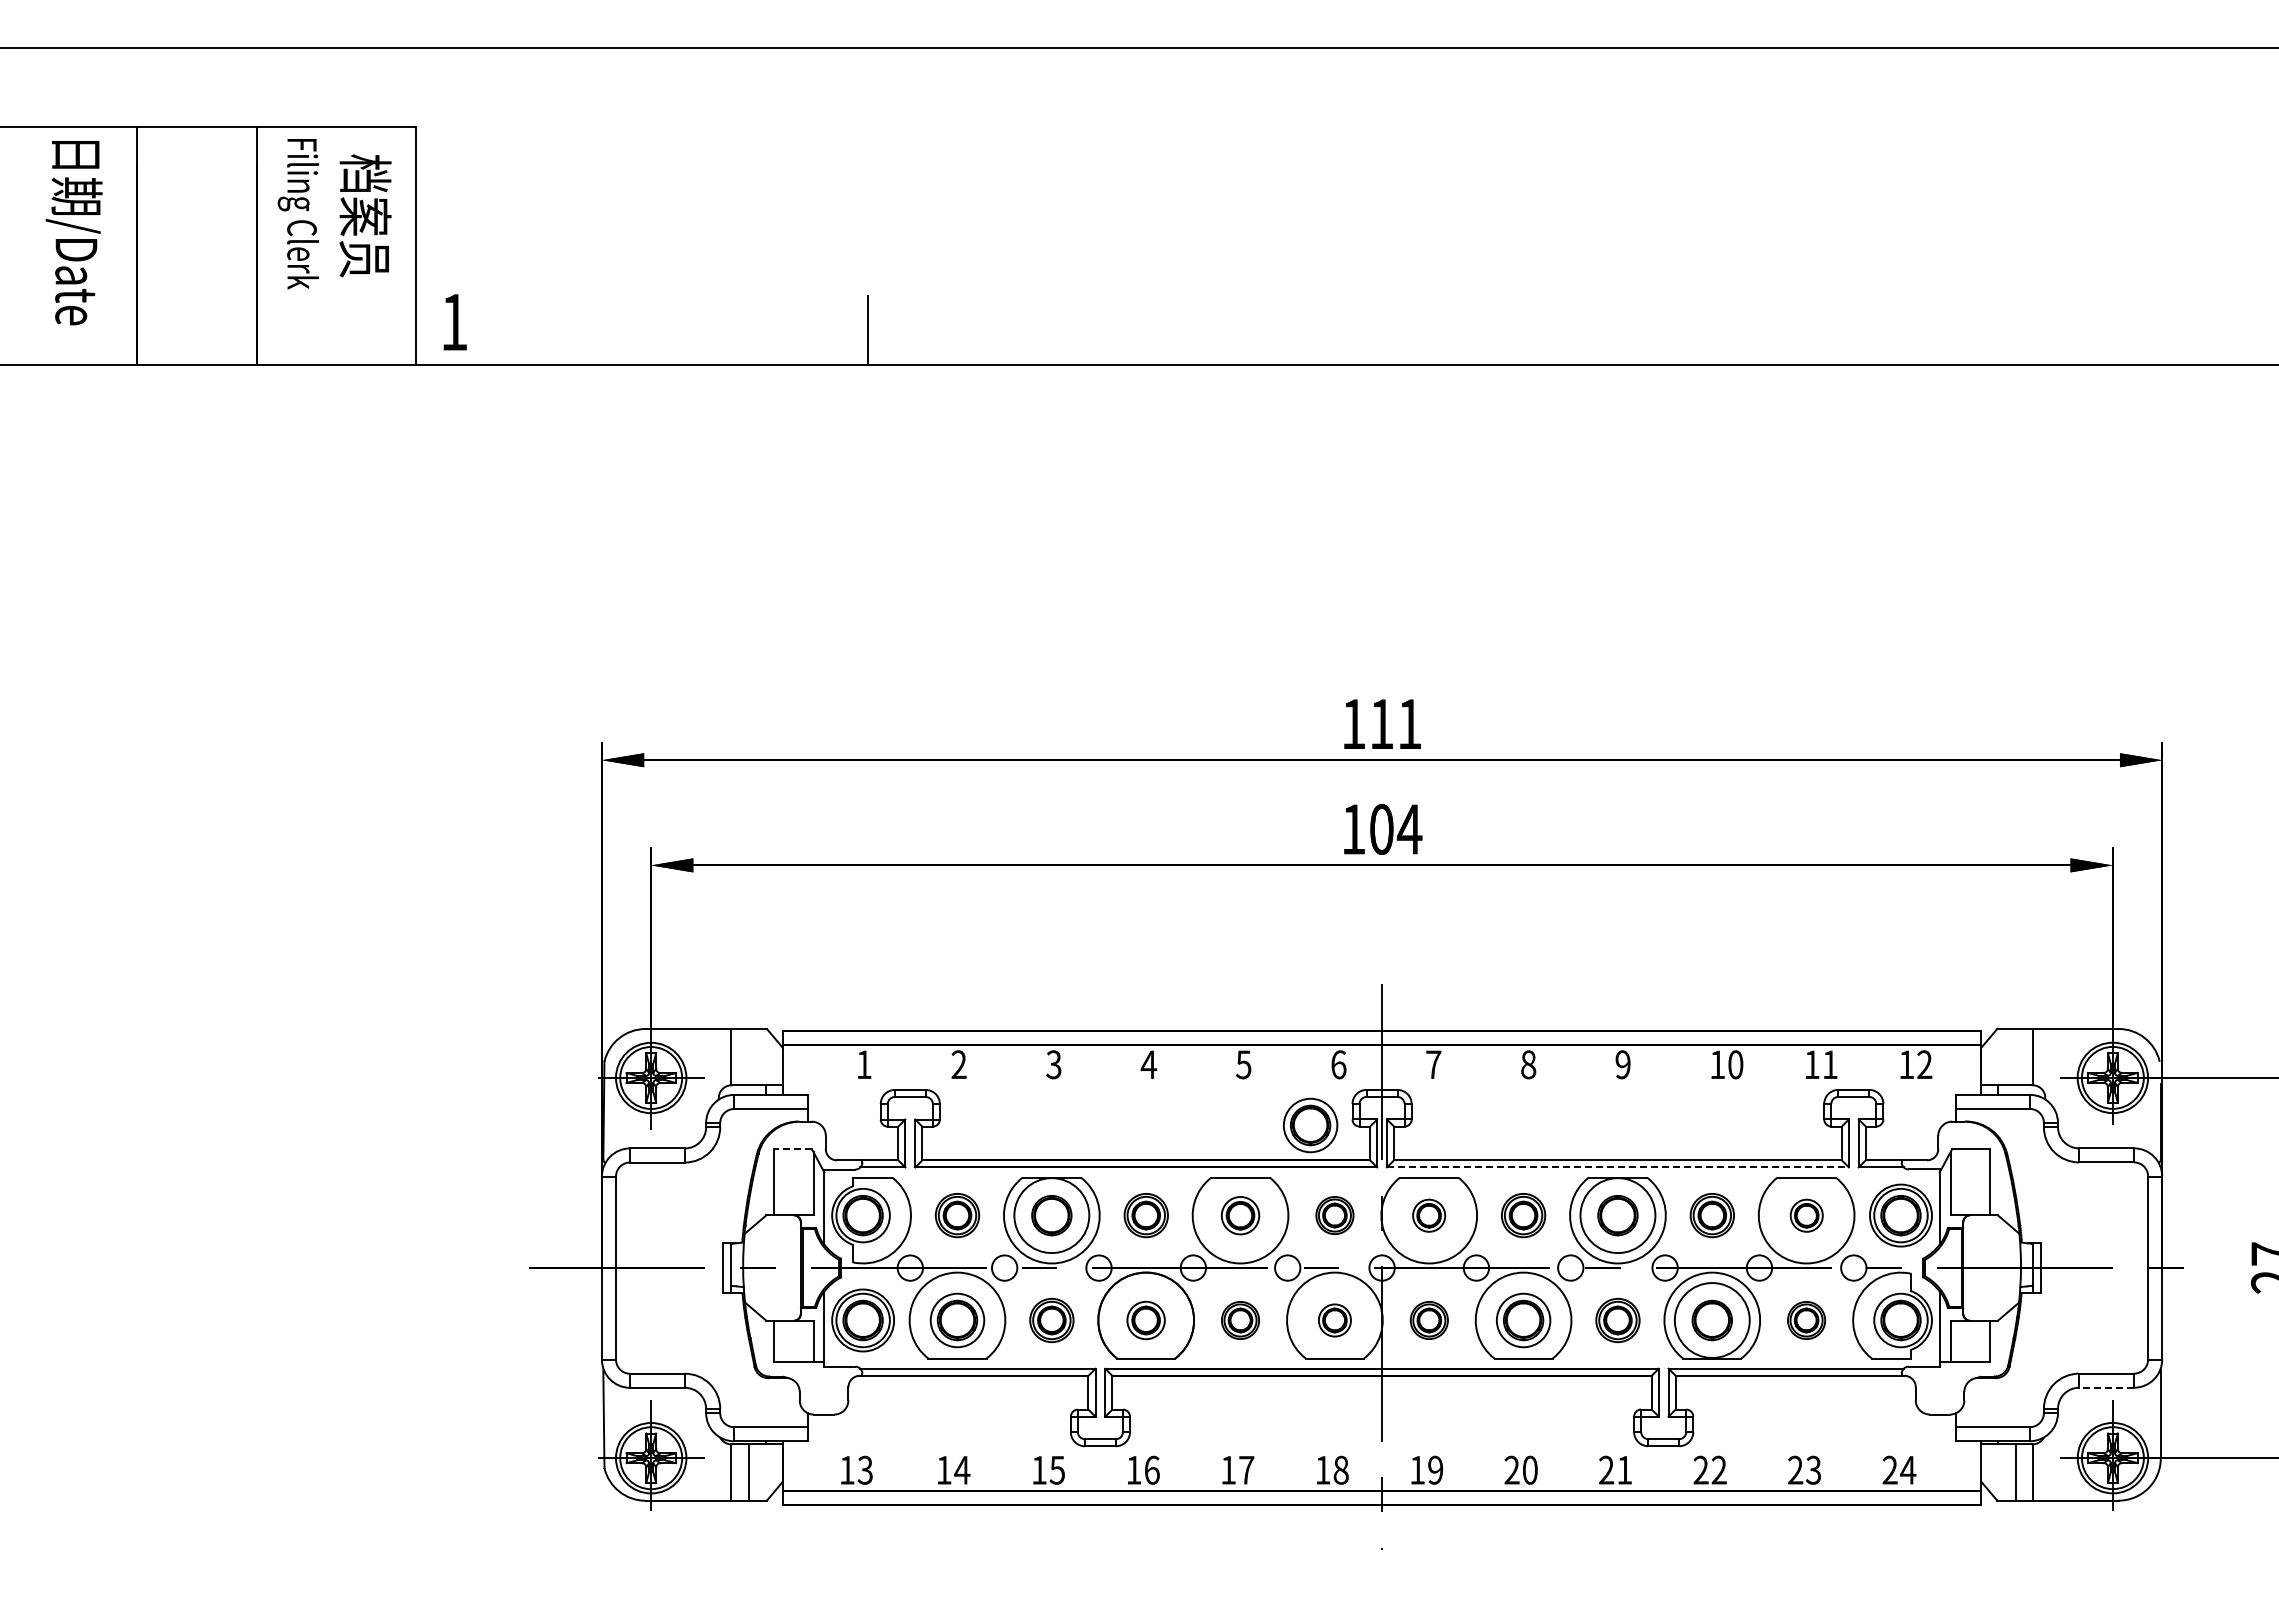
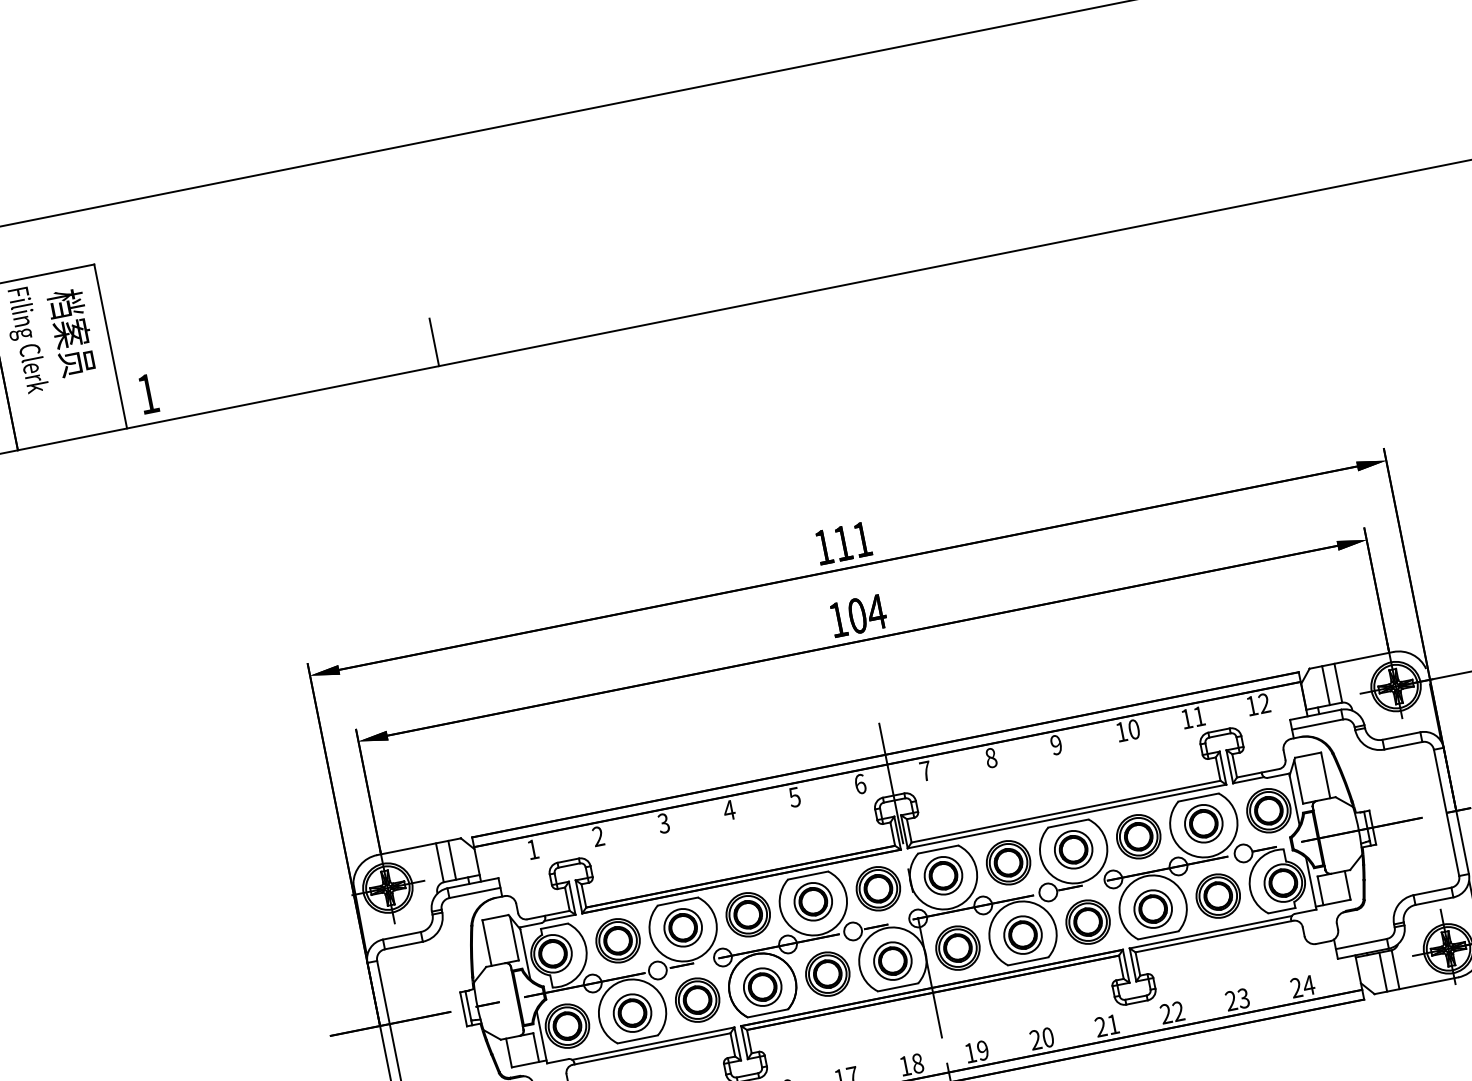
line: (2015, 1056) -> (1325, 685), added
line: (748, 1057) -> (452, 860), added
part: (1310, 1125) -> (849, 830), removed
line: (793, 1149) -> (495, 917), dashed -> solid
line: (1617, 1167) -> (1066, 816), dashed -> solid
part: (957, 1215) -> (618, 940), size x1.43
circle: (1051, 1215) -> (682, 927), size x0.71
part: (1146, 1215) -> (748, 914), size x1.43
part: (1240, 1215) -> (813, 901), size x1.43
part: (1334, 1215) -> (878, 888), size x1.67
part: (1428, 1215) -> (942, 875), size x1.67
part: (1523, 1215) -> (1008, 862), size x1.43
circle: (1617, 1215) -> (1073, 849), size x0.71
part: (1712, 1215) -> (1138, 836), size x1.43
part: (1806, 1215) -> (1203, 823), size x1.67
part: (1051, 1320) -> (697, 1000), size x1.43
part: (1145, 1320) -> (762, 987), size x1.43
part: (1240, 1320) -> (827, 974), size x1.67
part: (1334, 1320) -> (892, 961), size x1.67
part: (1429, 1320) -> (958, 948), size x1.67
part: (1617, 1320) -> (1087, 922), size x1.43
circle: (1712, 1320) -> (1153, 909), size x0.71
part: (1806, 1320) -> (1218, 896), size x1.67
line: (2106, 1387) -> (1434, 901), dashed -> solid

